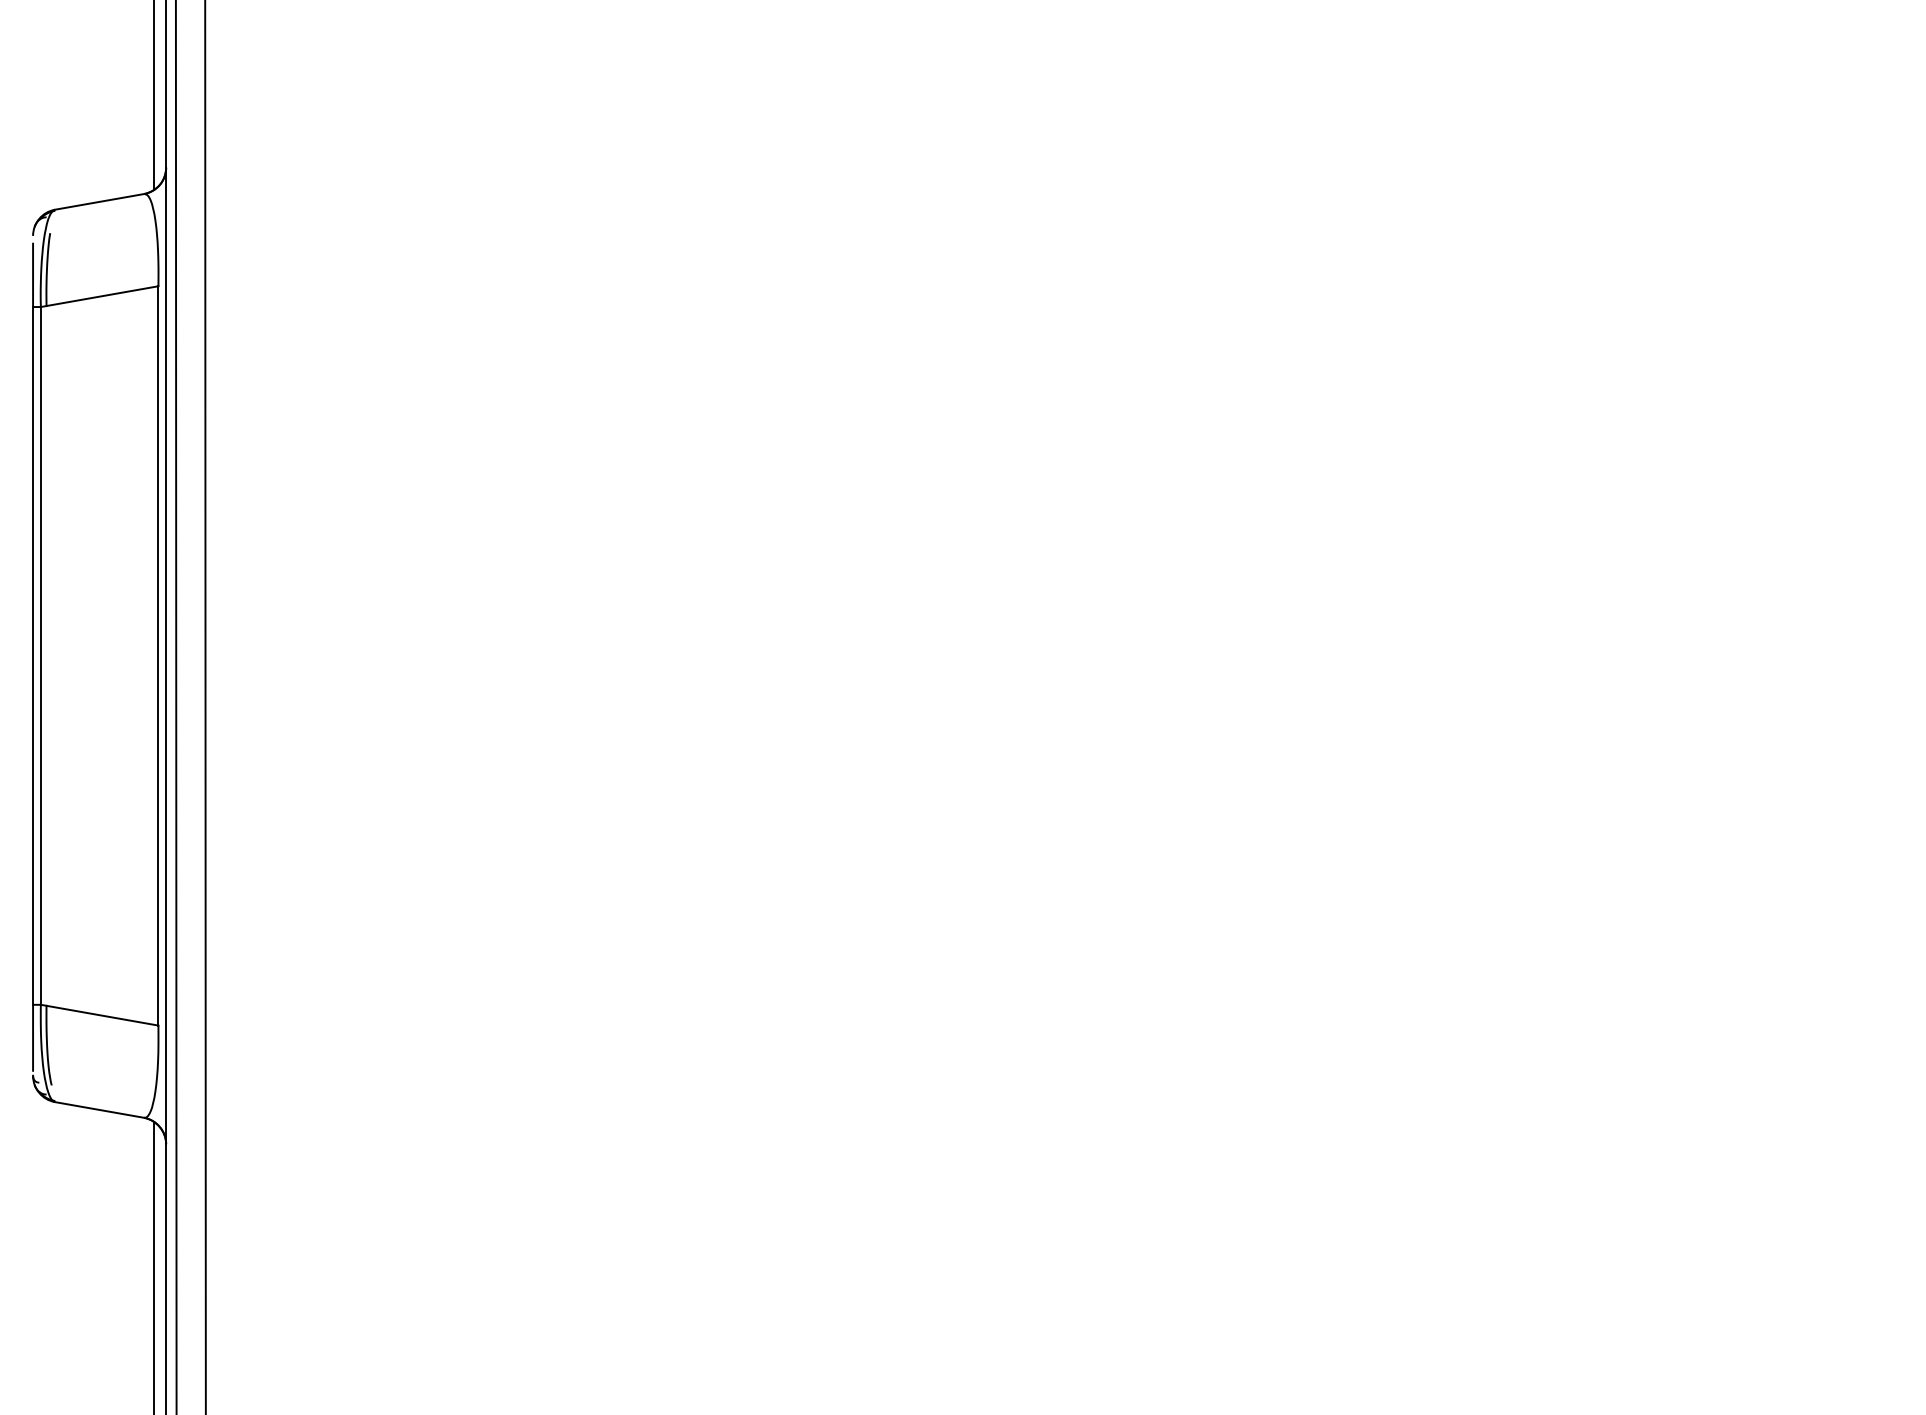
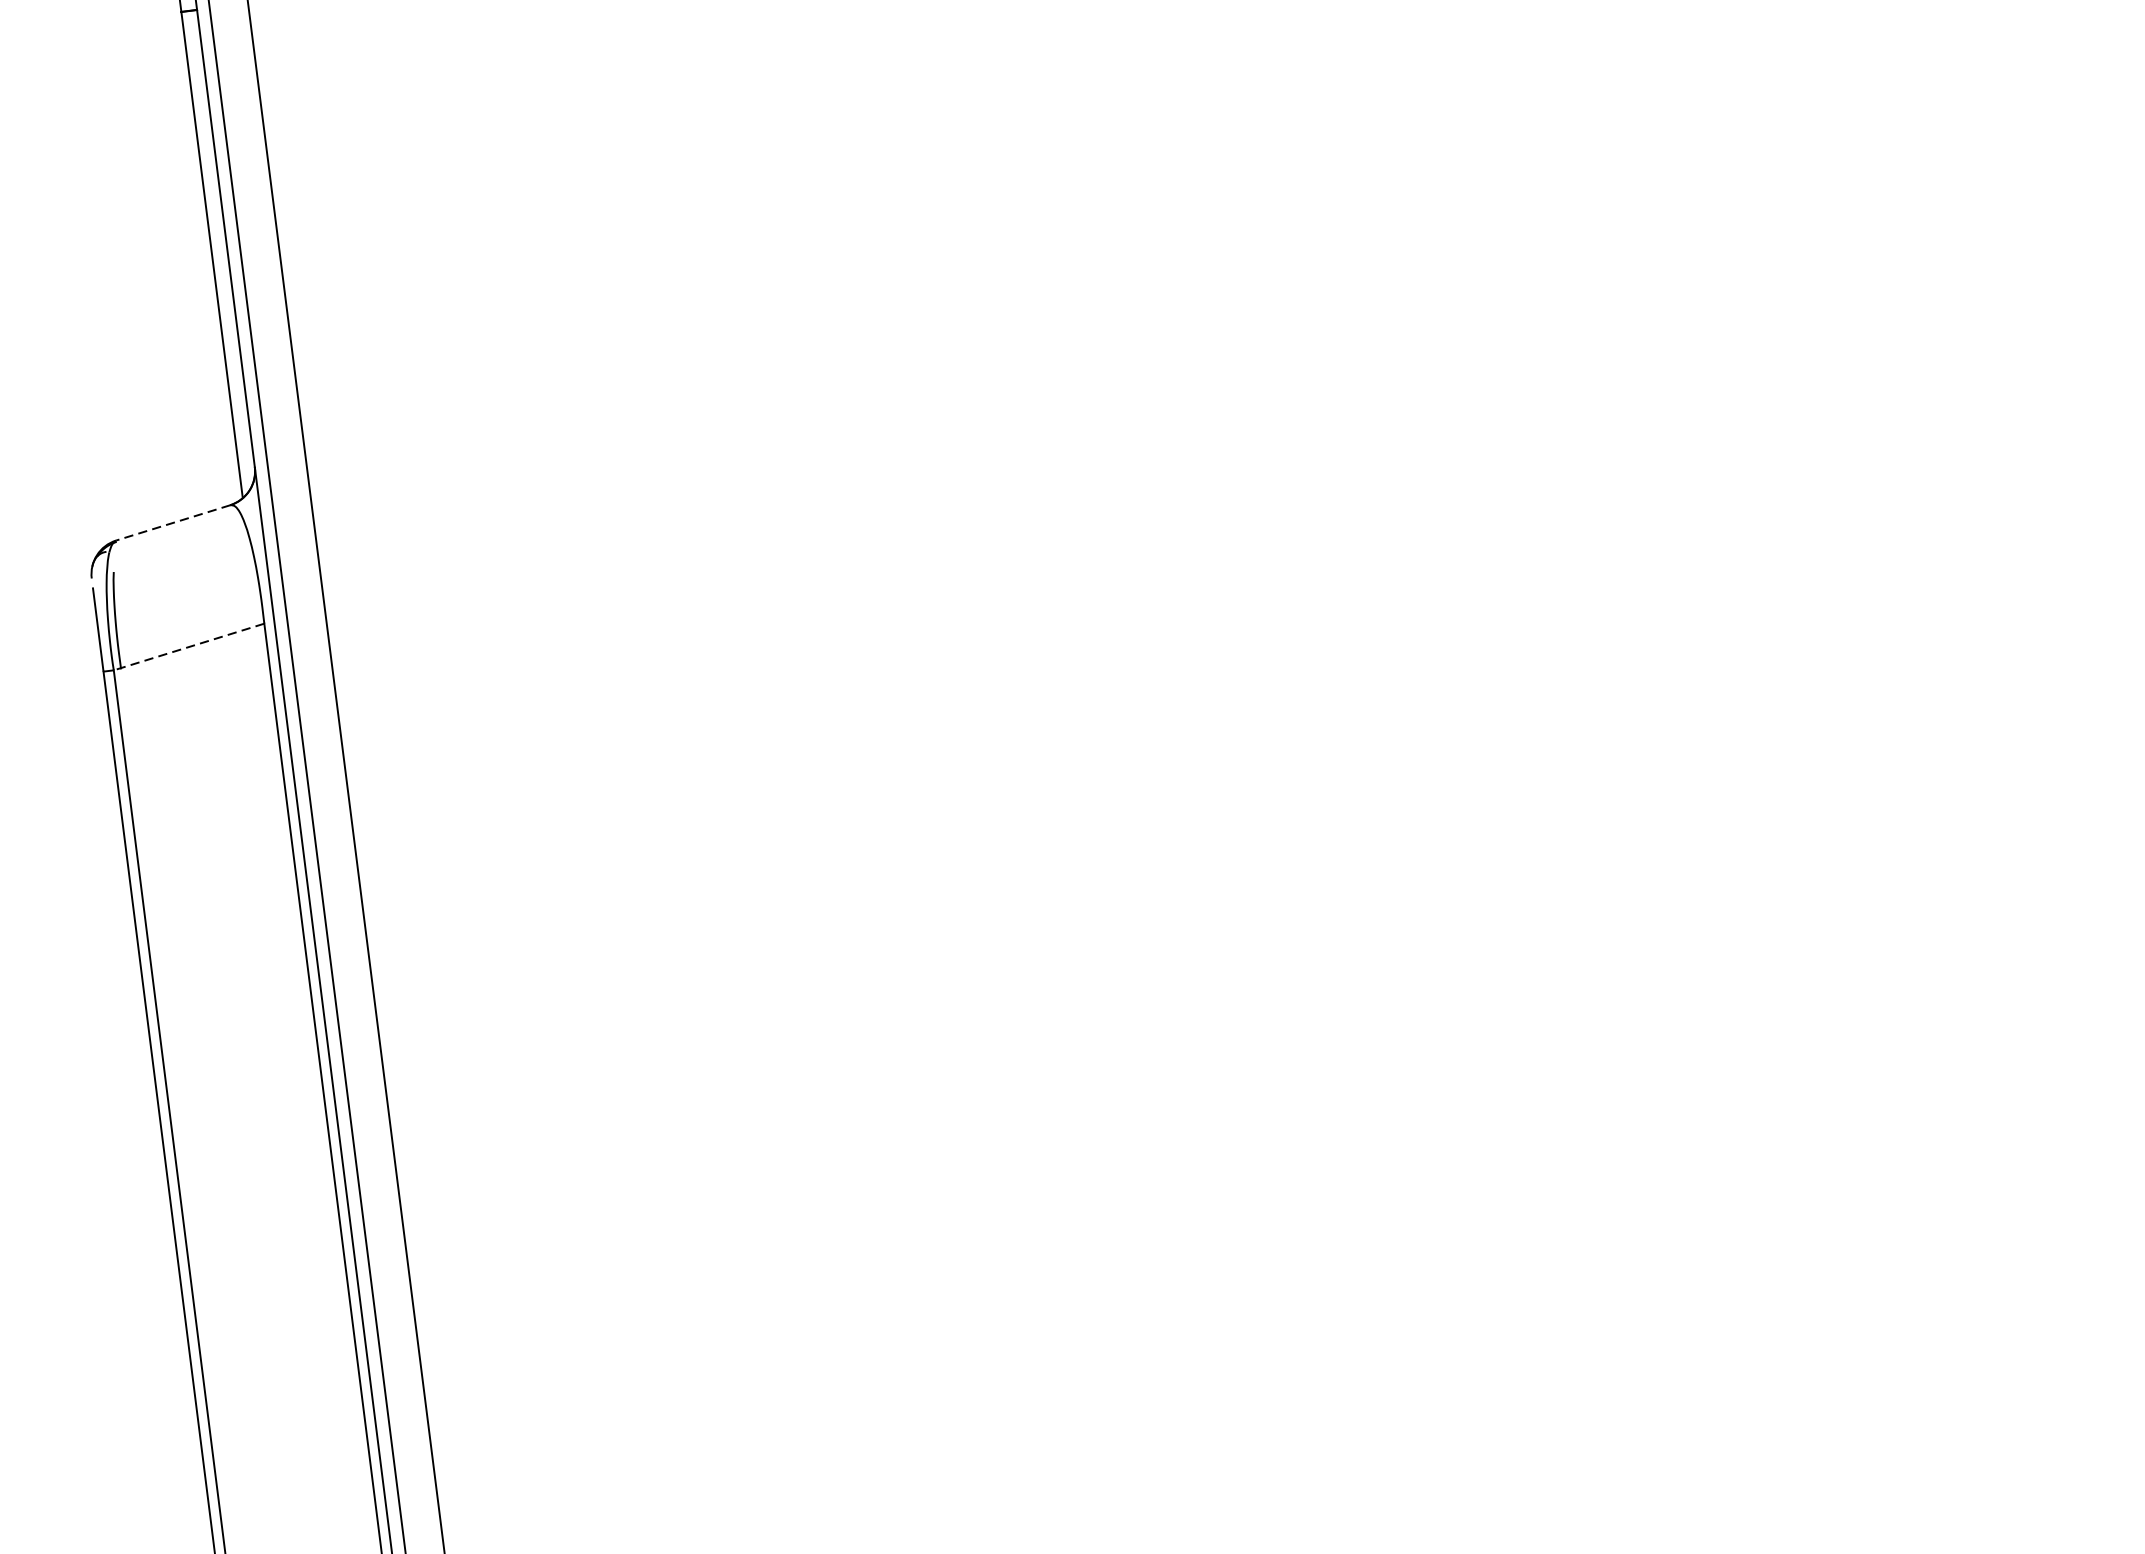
line: (99, 201) -> (173, 522), solid -> dashed
line: (99, 296) -> (188, 646), solid -> dashed

